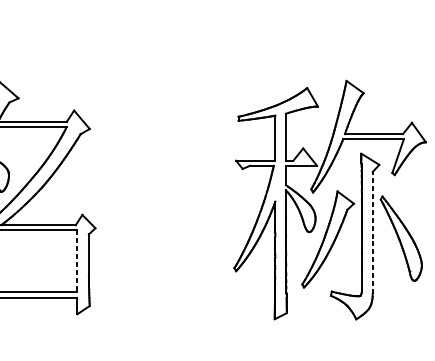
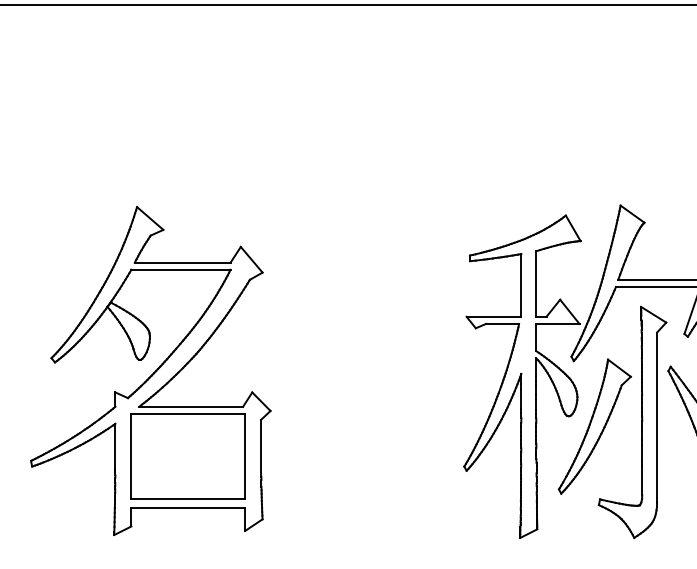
line: (373, 232) -> (657, 417), dashed -> solid
line: (77, 260) -> (245, 456), dashed -> solid

